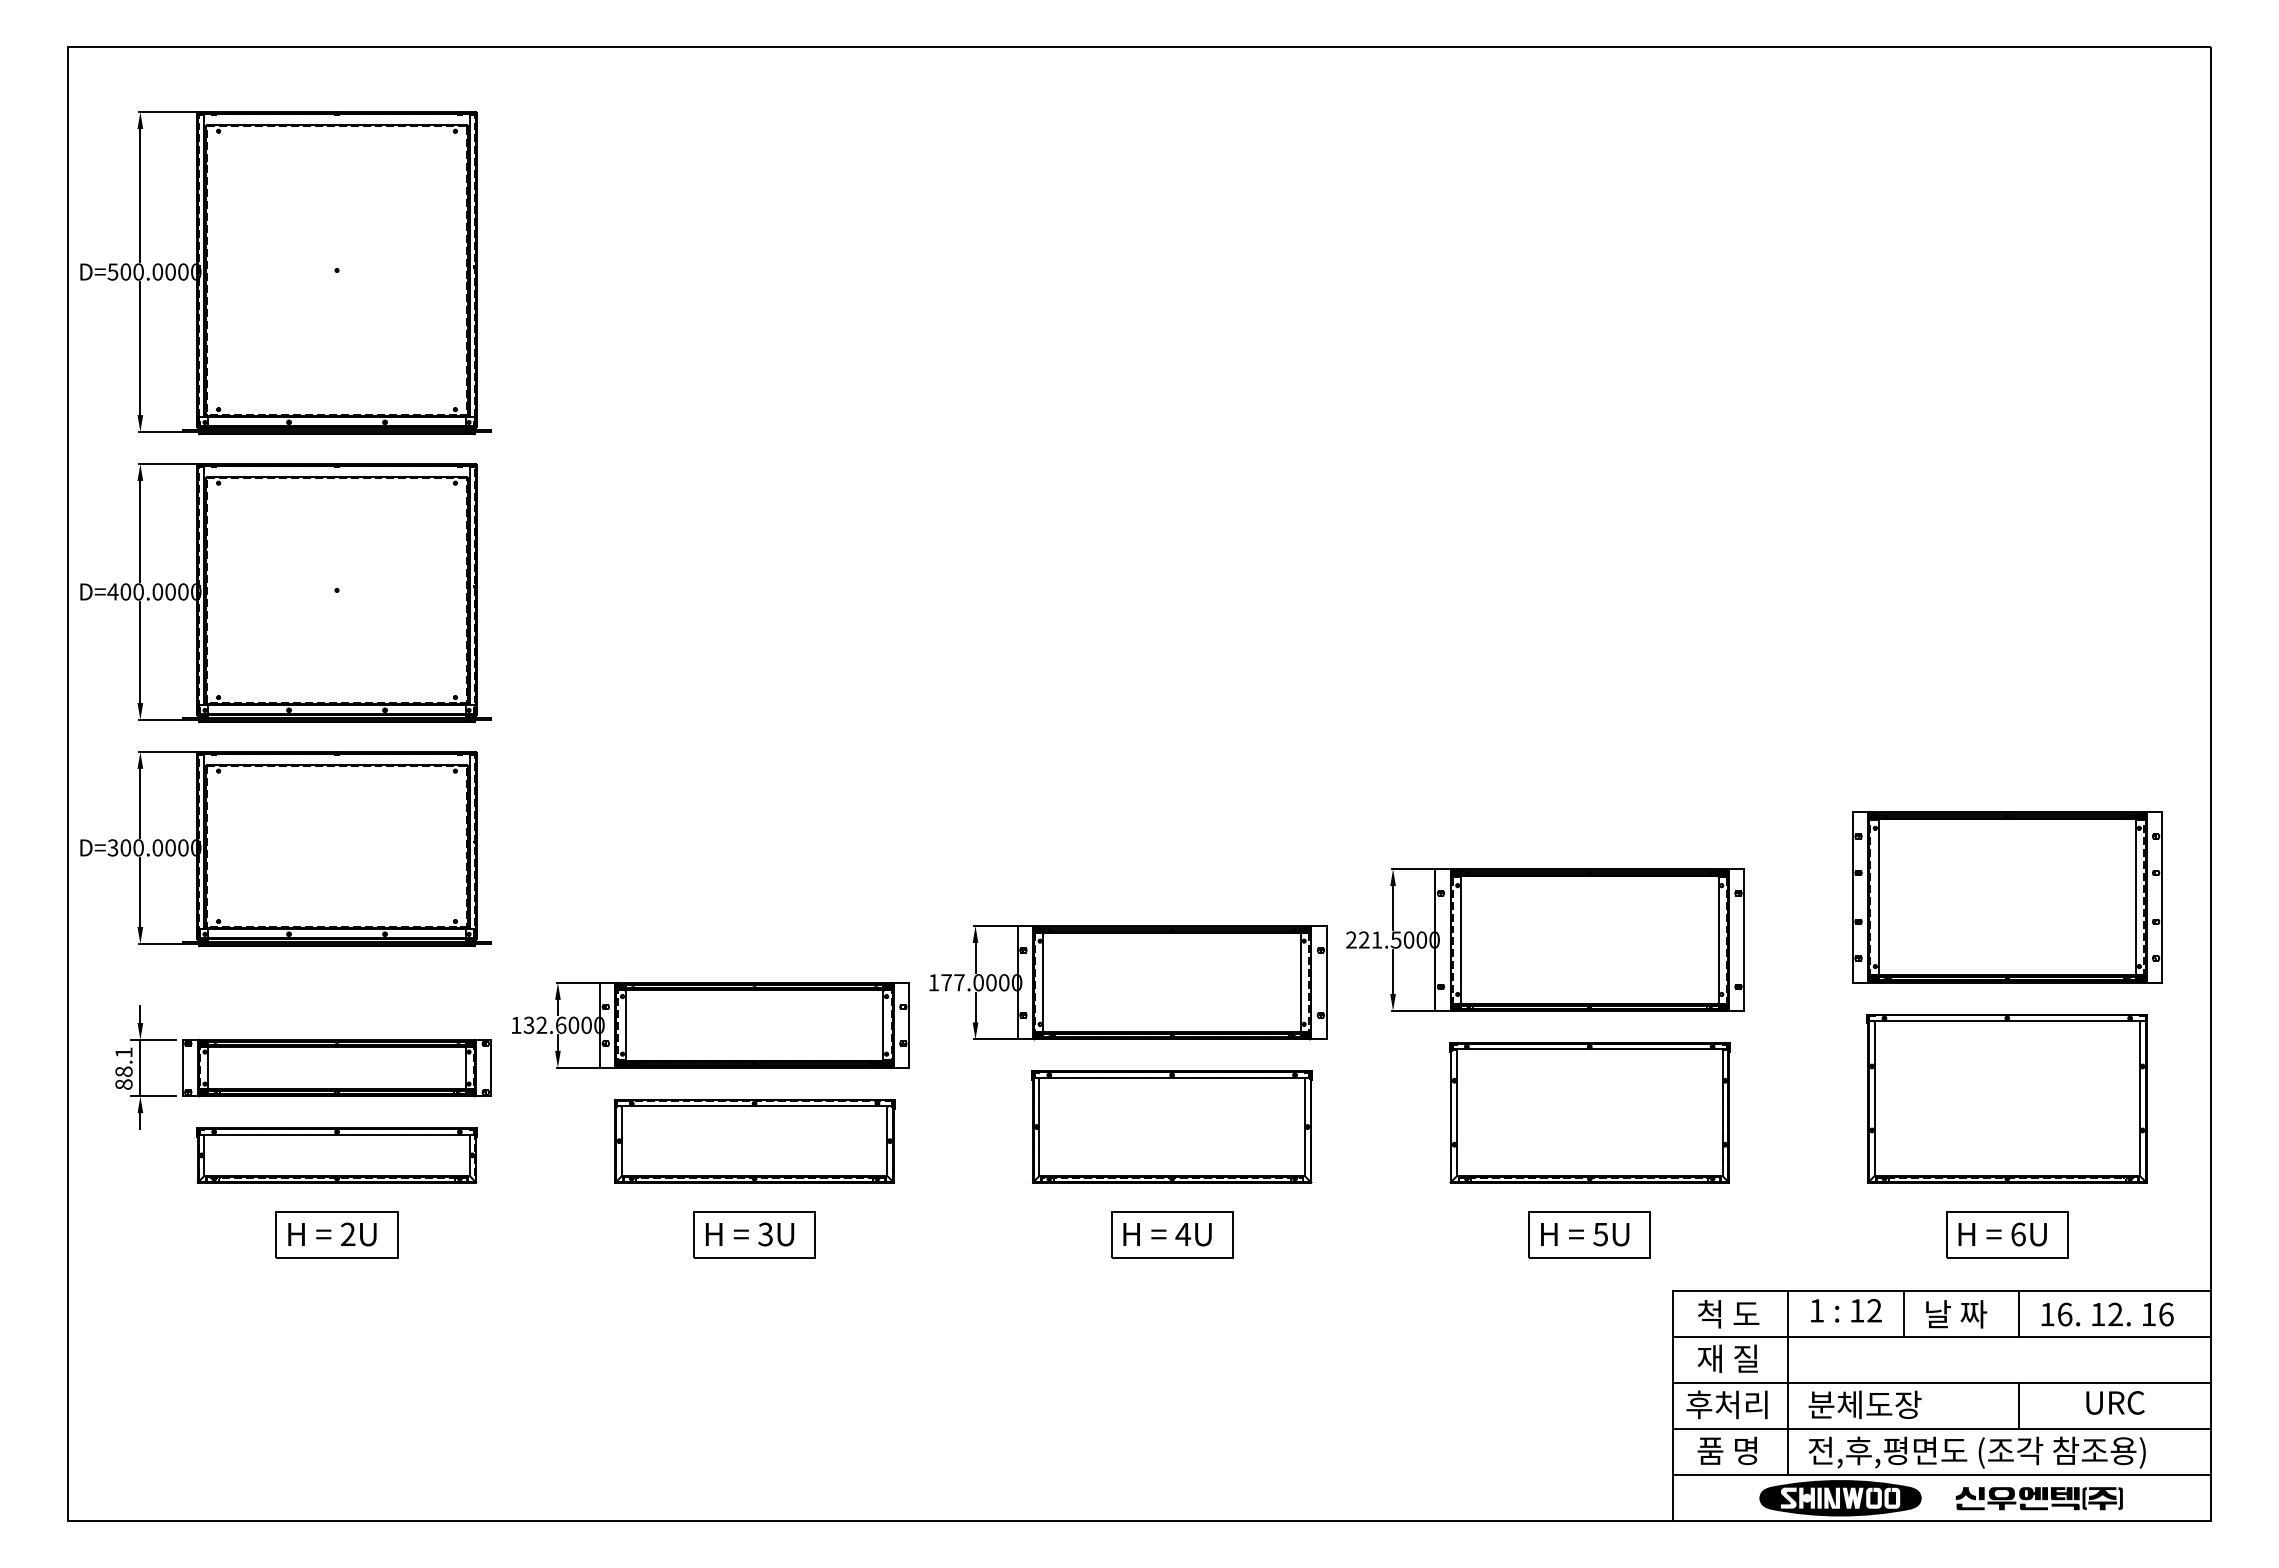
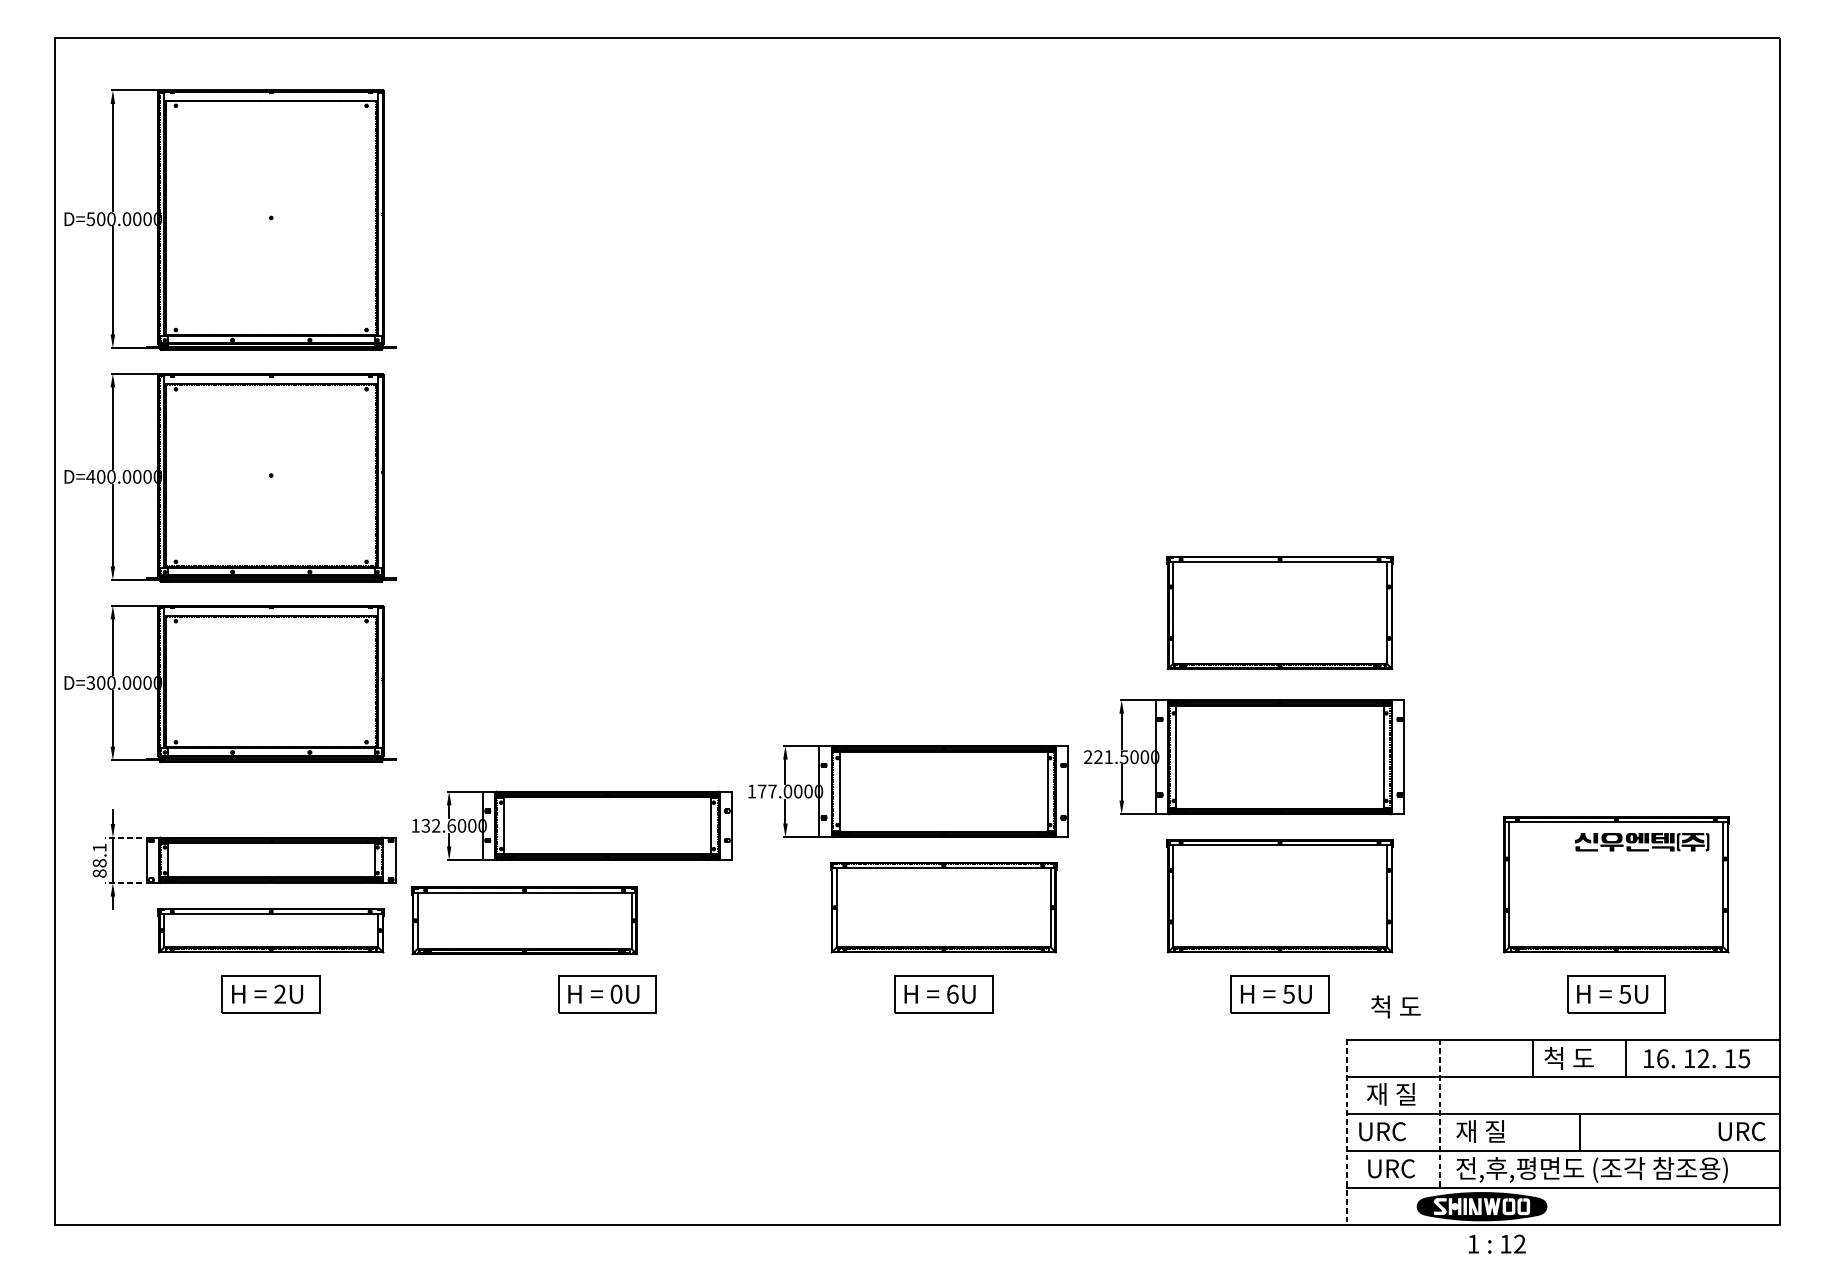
part: (1589, 760) -> (1279, 612), added
part: (2007, 897) -> (1616, 722), removed
line: (153, 1039) -> (123, 837), solid -> dashed
line: (153, 1096) -> (123, 883), solid -> dashed
part: (754, 1141) -> (524, 921), moved
text: (765, 1234) -> (616, 994), 3U -> 0U
text: (1183, 1234) -> (952, 994), 4U -> 6U
text: (2017, 1234) -> (1624, 994), 6U -> 5U
text: (1846, 1310) -> (1497, 1243), moved
text: (1728, 1314) -> (1395, 1007), moved
text: (1952, 1314) -> (1572, 1058), 날 짜 -> 척 도
text: (2165, 1314) -> (1743, 1058), 16 -> 15
line: (1788, 1383) -> (1440, 1114), solid -> dashed
text: (2115, 1402) -> (1742, 1131), moved
text: (1726, 1404) -> (1390, 1131), 후처리 -> URC
text: (1864, 1404) -> (1501, 1131), 분체도장 -> 재 질
line: (2018, 1405) -> (1579, 1131), moved
line: (1673, 1406) -> (1347, 1132), solid -> dashed
text: (1727, 1450) -> (1391, 1168), 품 명 -> URC
part: (2038, 1498) -> (1641, 842), moved

